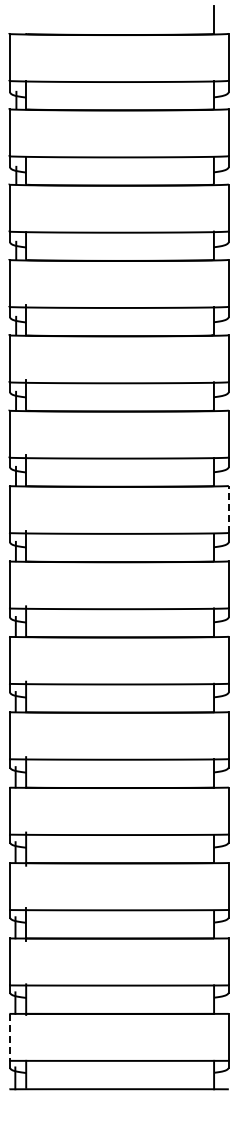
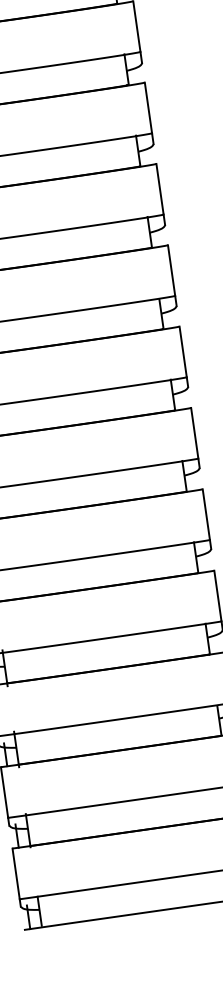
line: (228, 509) -> (171, 270), dashed -> solid
line: (9, 1037) -> (16, 874), dashed -> solid

